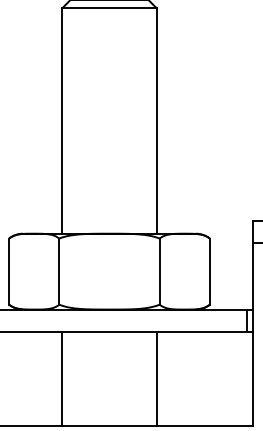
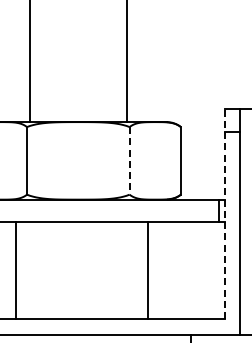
line: (159, 272) -> (129, 161), solid -> dashed
line: (253, 323) -> (225, 213), solid -> dashed
line: (62, 378) -> (15, 270), moved
line: (156, 378) -> (147, 270), moved

